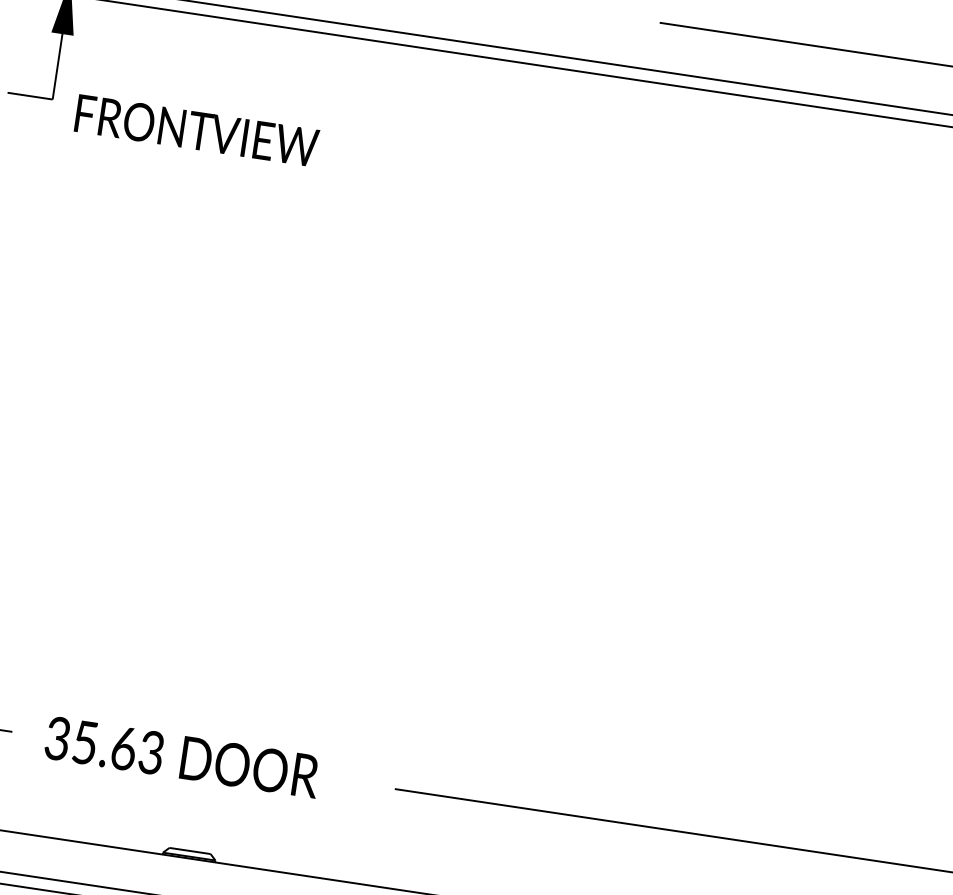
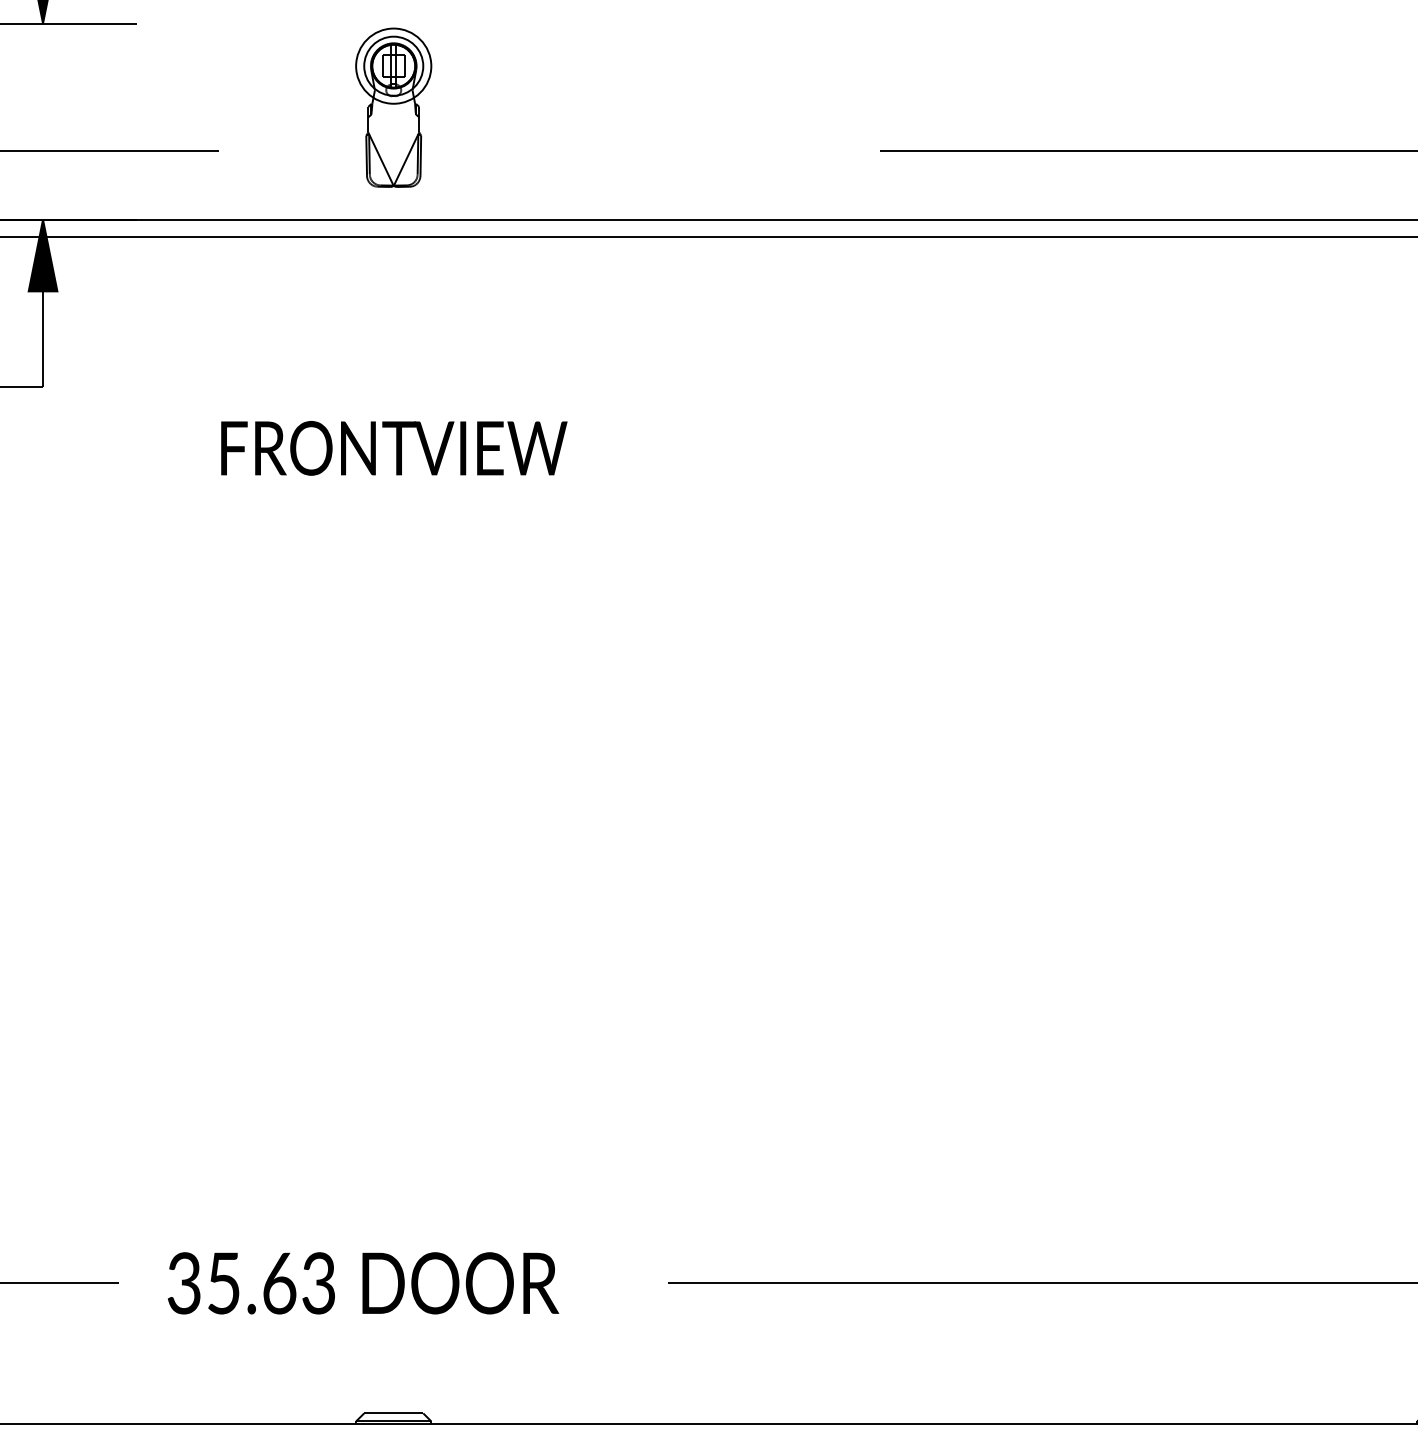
text: (197, 130) -> (394, 448), moved

